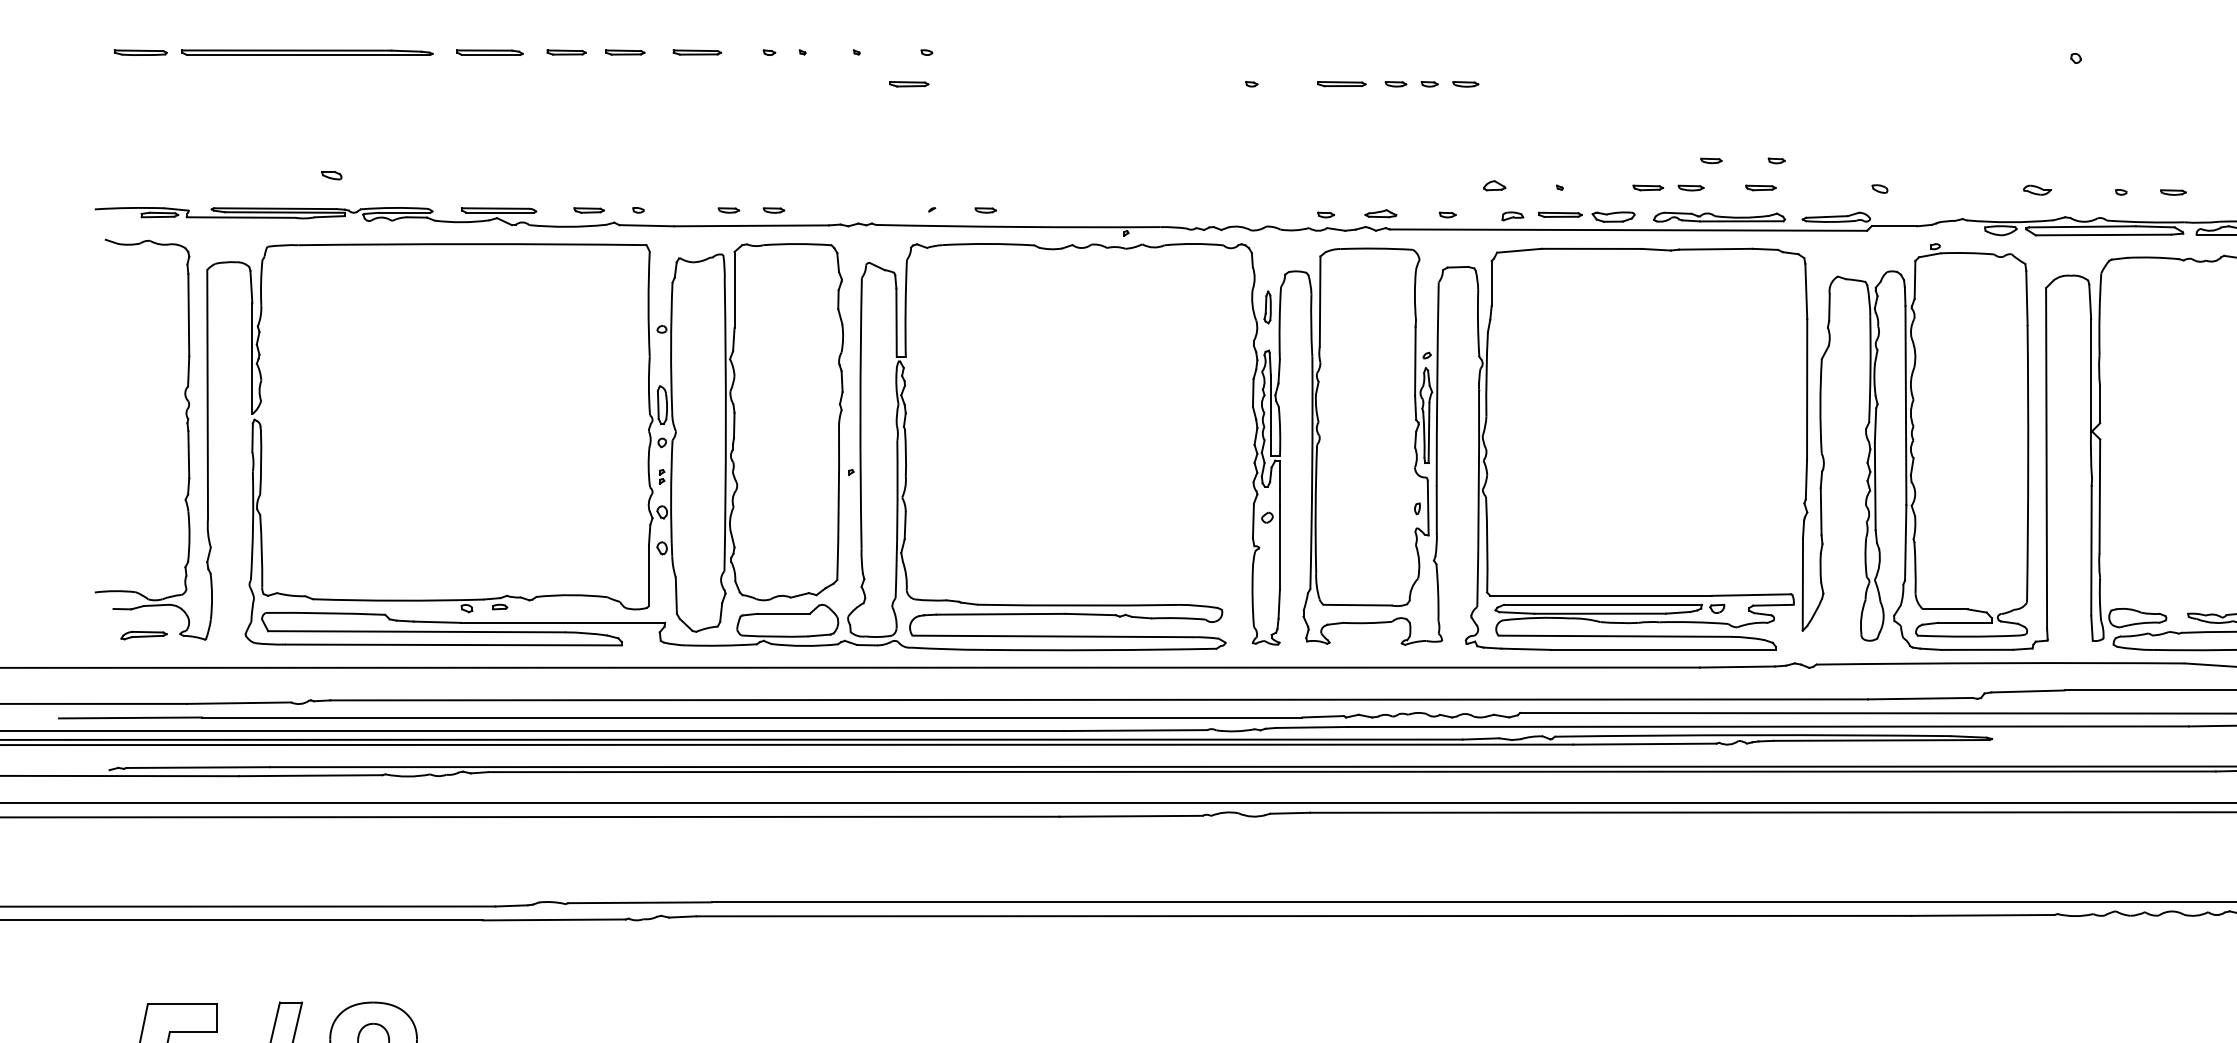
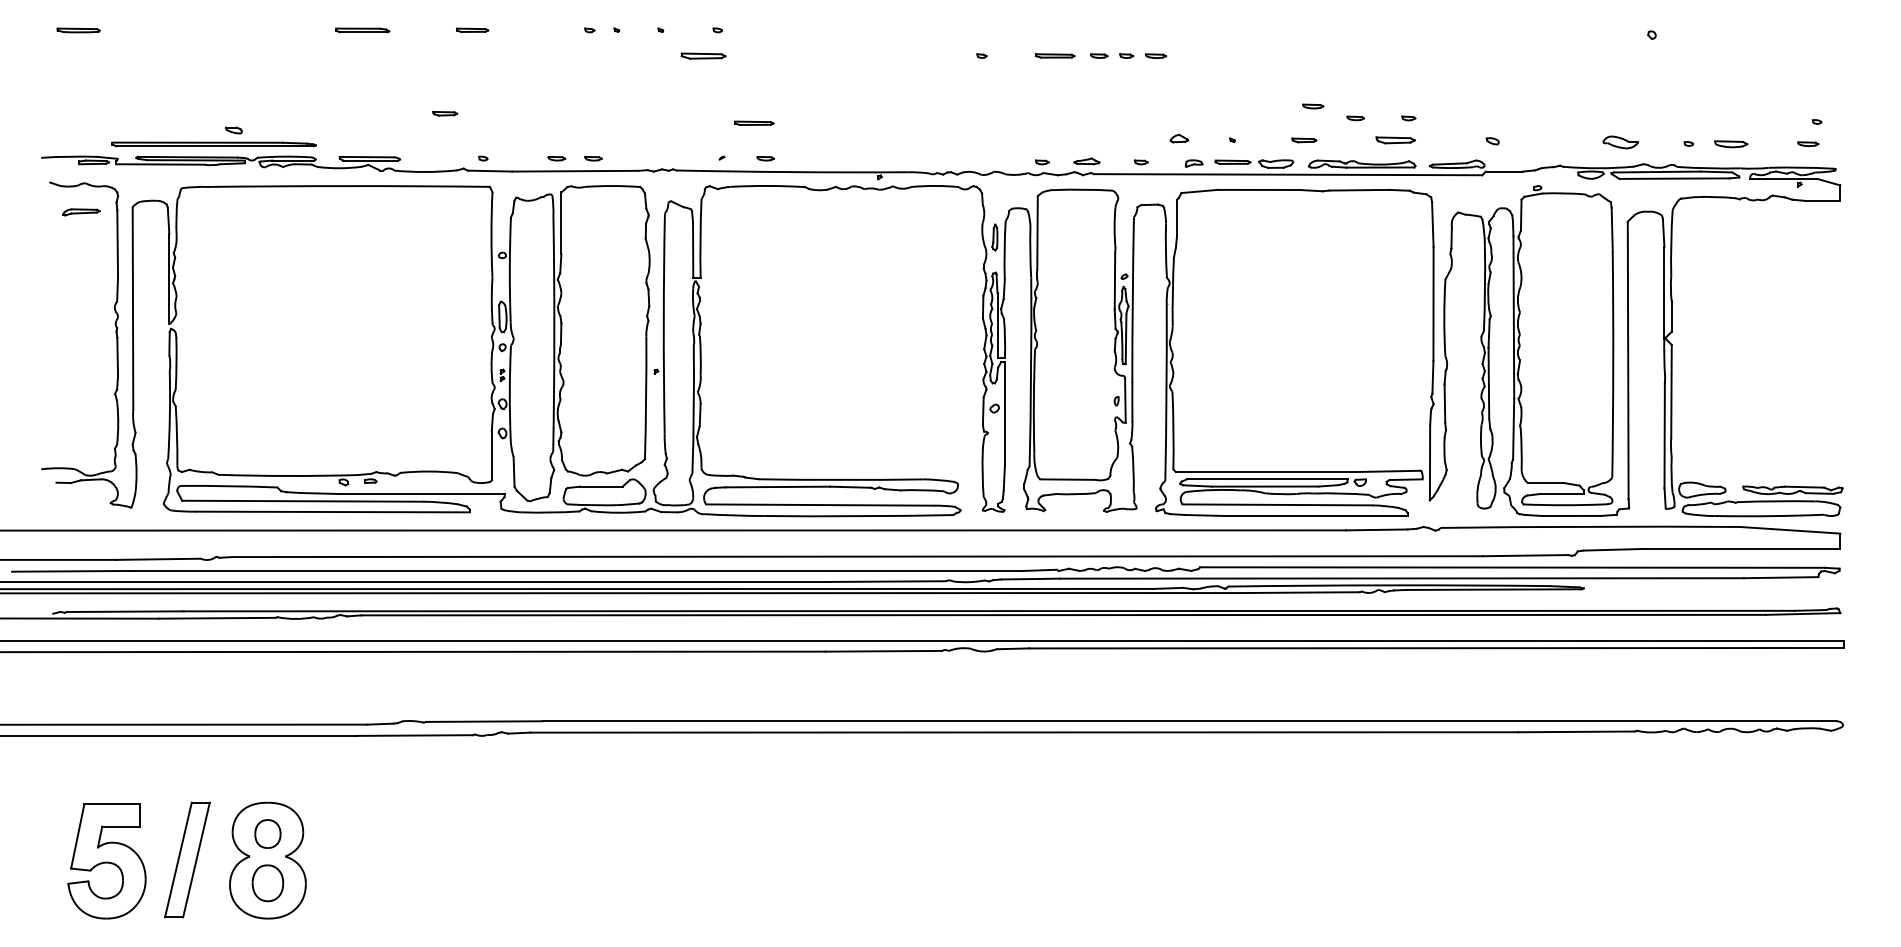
part: (566, 51) -> (424, 29), removed
part: (697, 51) -> (754, 122), moved
part: (306, 52) -> (213, 144), moved
part: (908, 83) -> (702, 55), size x1.4
part: (1691, 188) -> (1313, 106), moved
part: (1761, 188) -> (1396, 140), size x1.6
part: (2035, 189) -> (1619, 141), size x1.6
part: (2173, 191) -> (1731, 143), size x1.6
part: (589, 210) -> (445, 113), moved
part: (144, 635) -> (81, 212), moved

